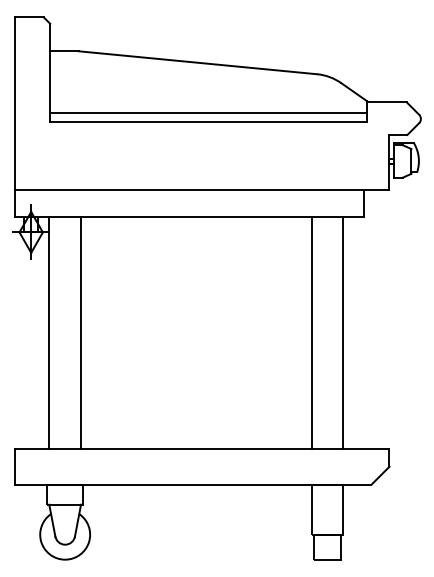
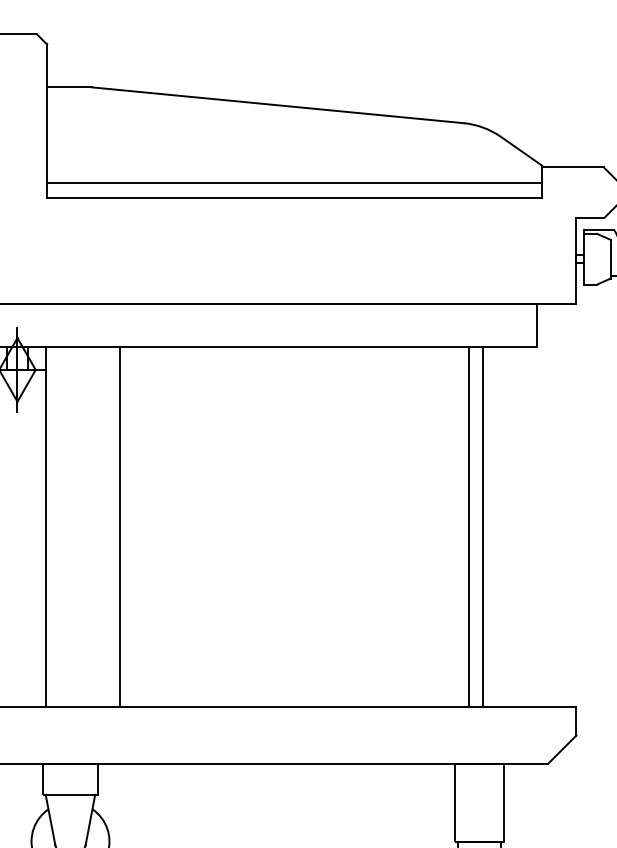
line: (81, 332) -> (120, 526), moved
line: (311, 332) -> (482, 526), moved
line: (343, 332) -> (468, 526), moved

